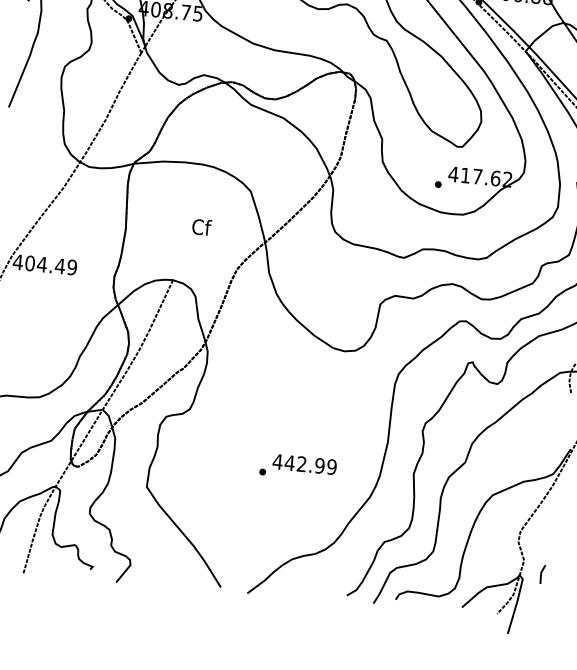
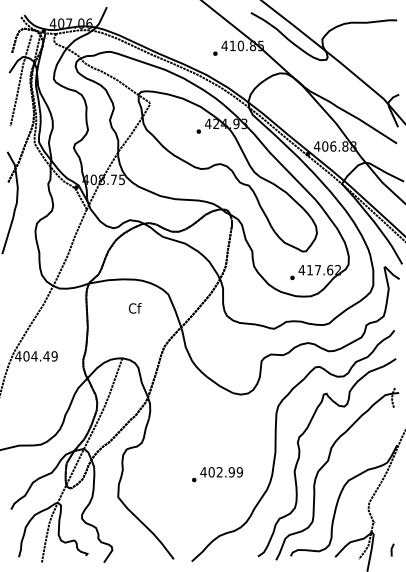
text: (200, 227) -> (134, 308), moved
text: (289, 463) -> (211, 472), 442.99 -> 402.99
line: (542, 573) -> (392, 549), moved

